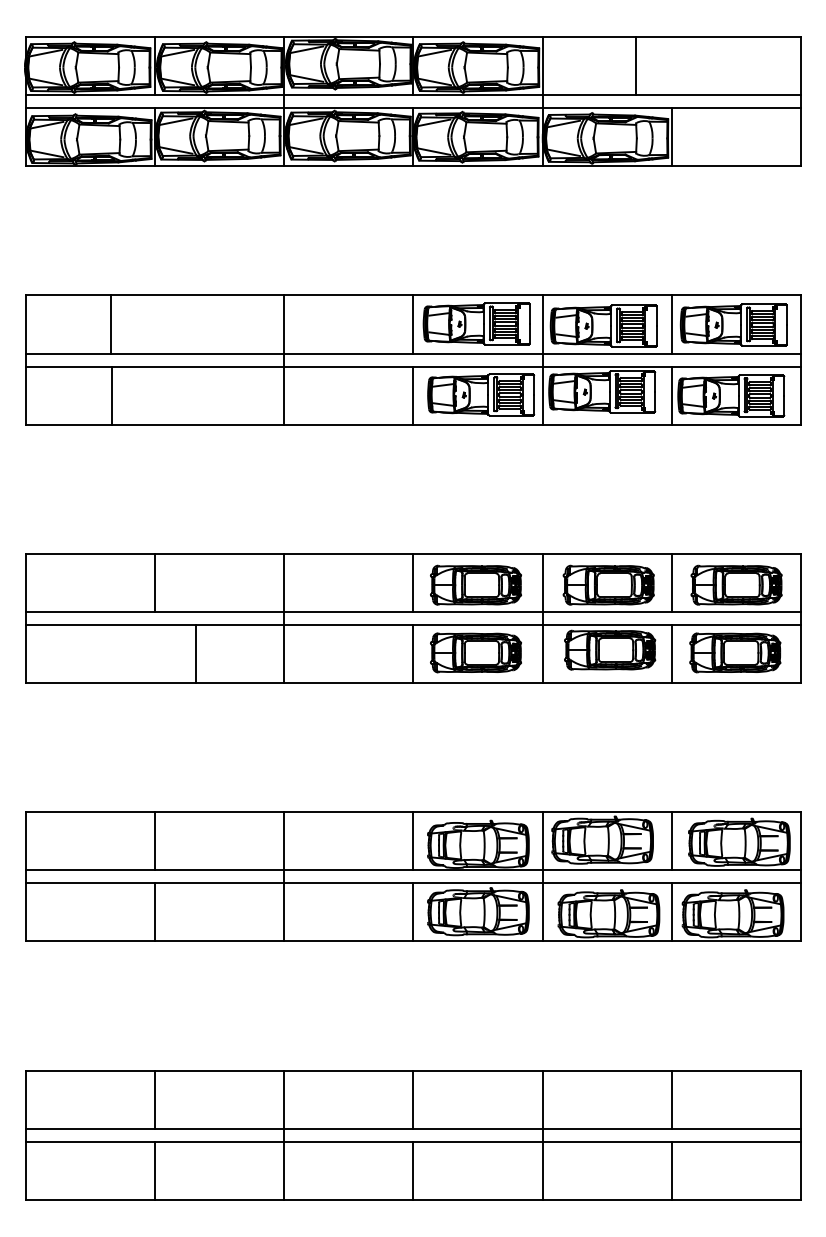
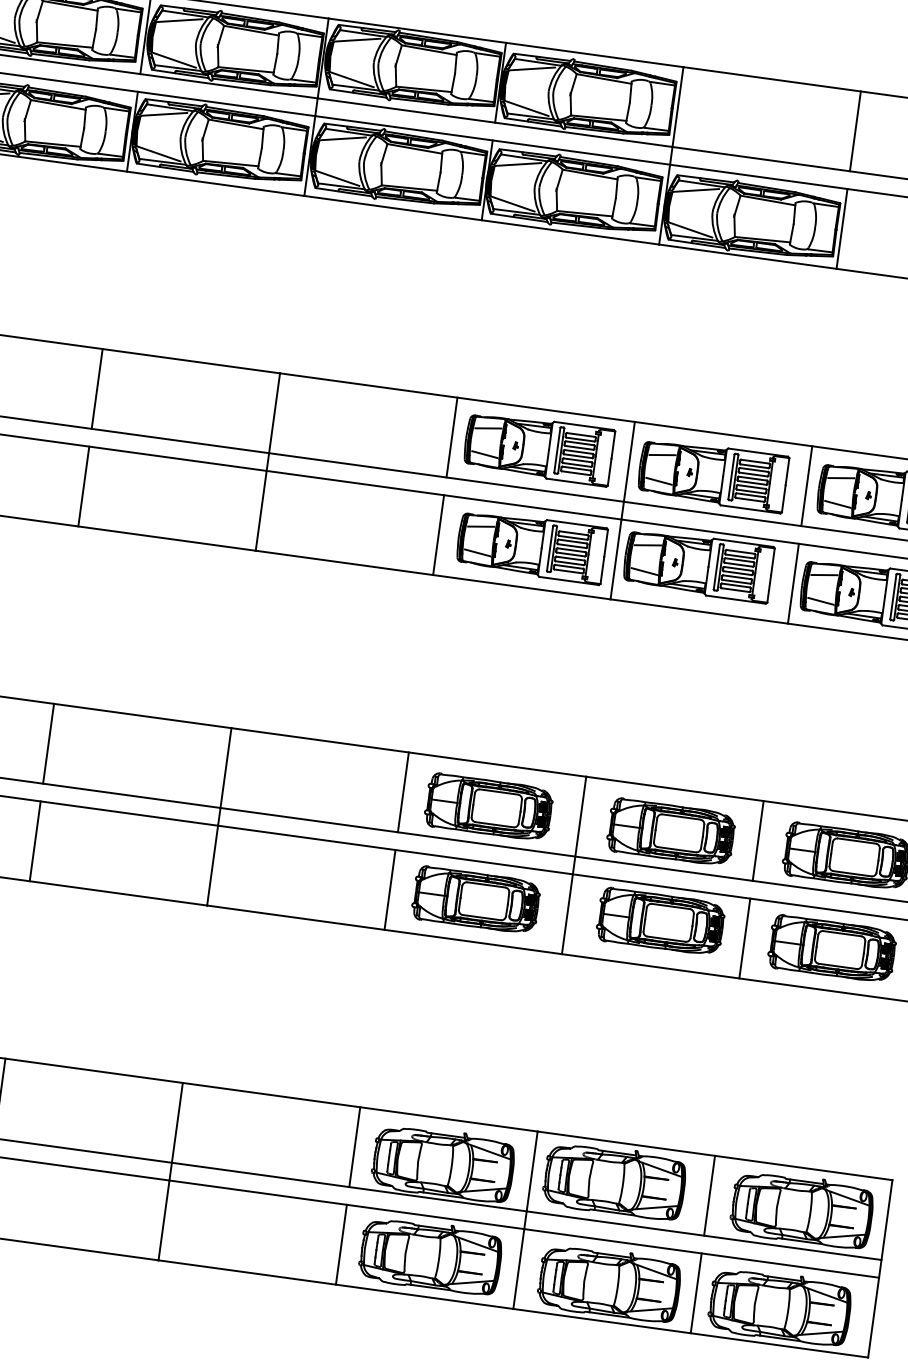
line: (635, 66) -> (854, 131), moved
line: (111, 324) -> (97, 388), moved
line: (112, 395) -> (84, 486), moved
line: (196, 653) -> (35, 840), moved

